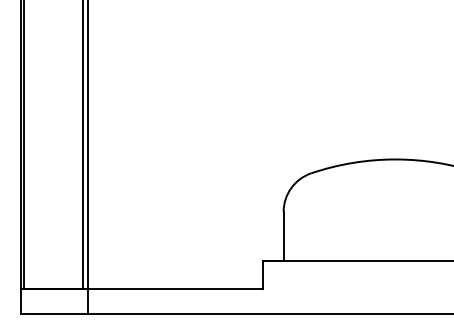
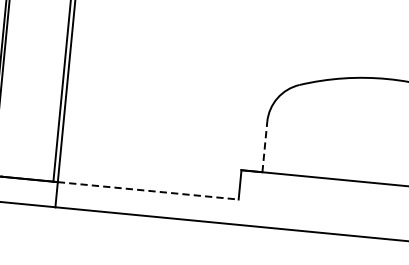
line: (283, 235) -> (264, 146), solid -> dashed
line: (175, 289) -> (148, 191), solid -> dashed

